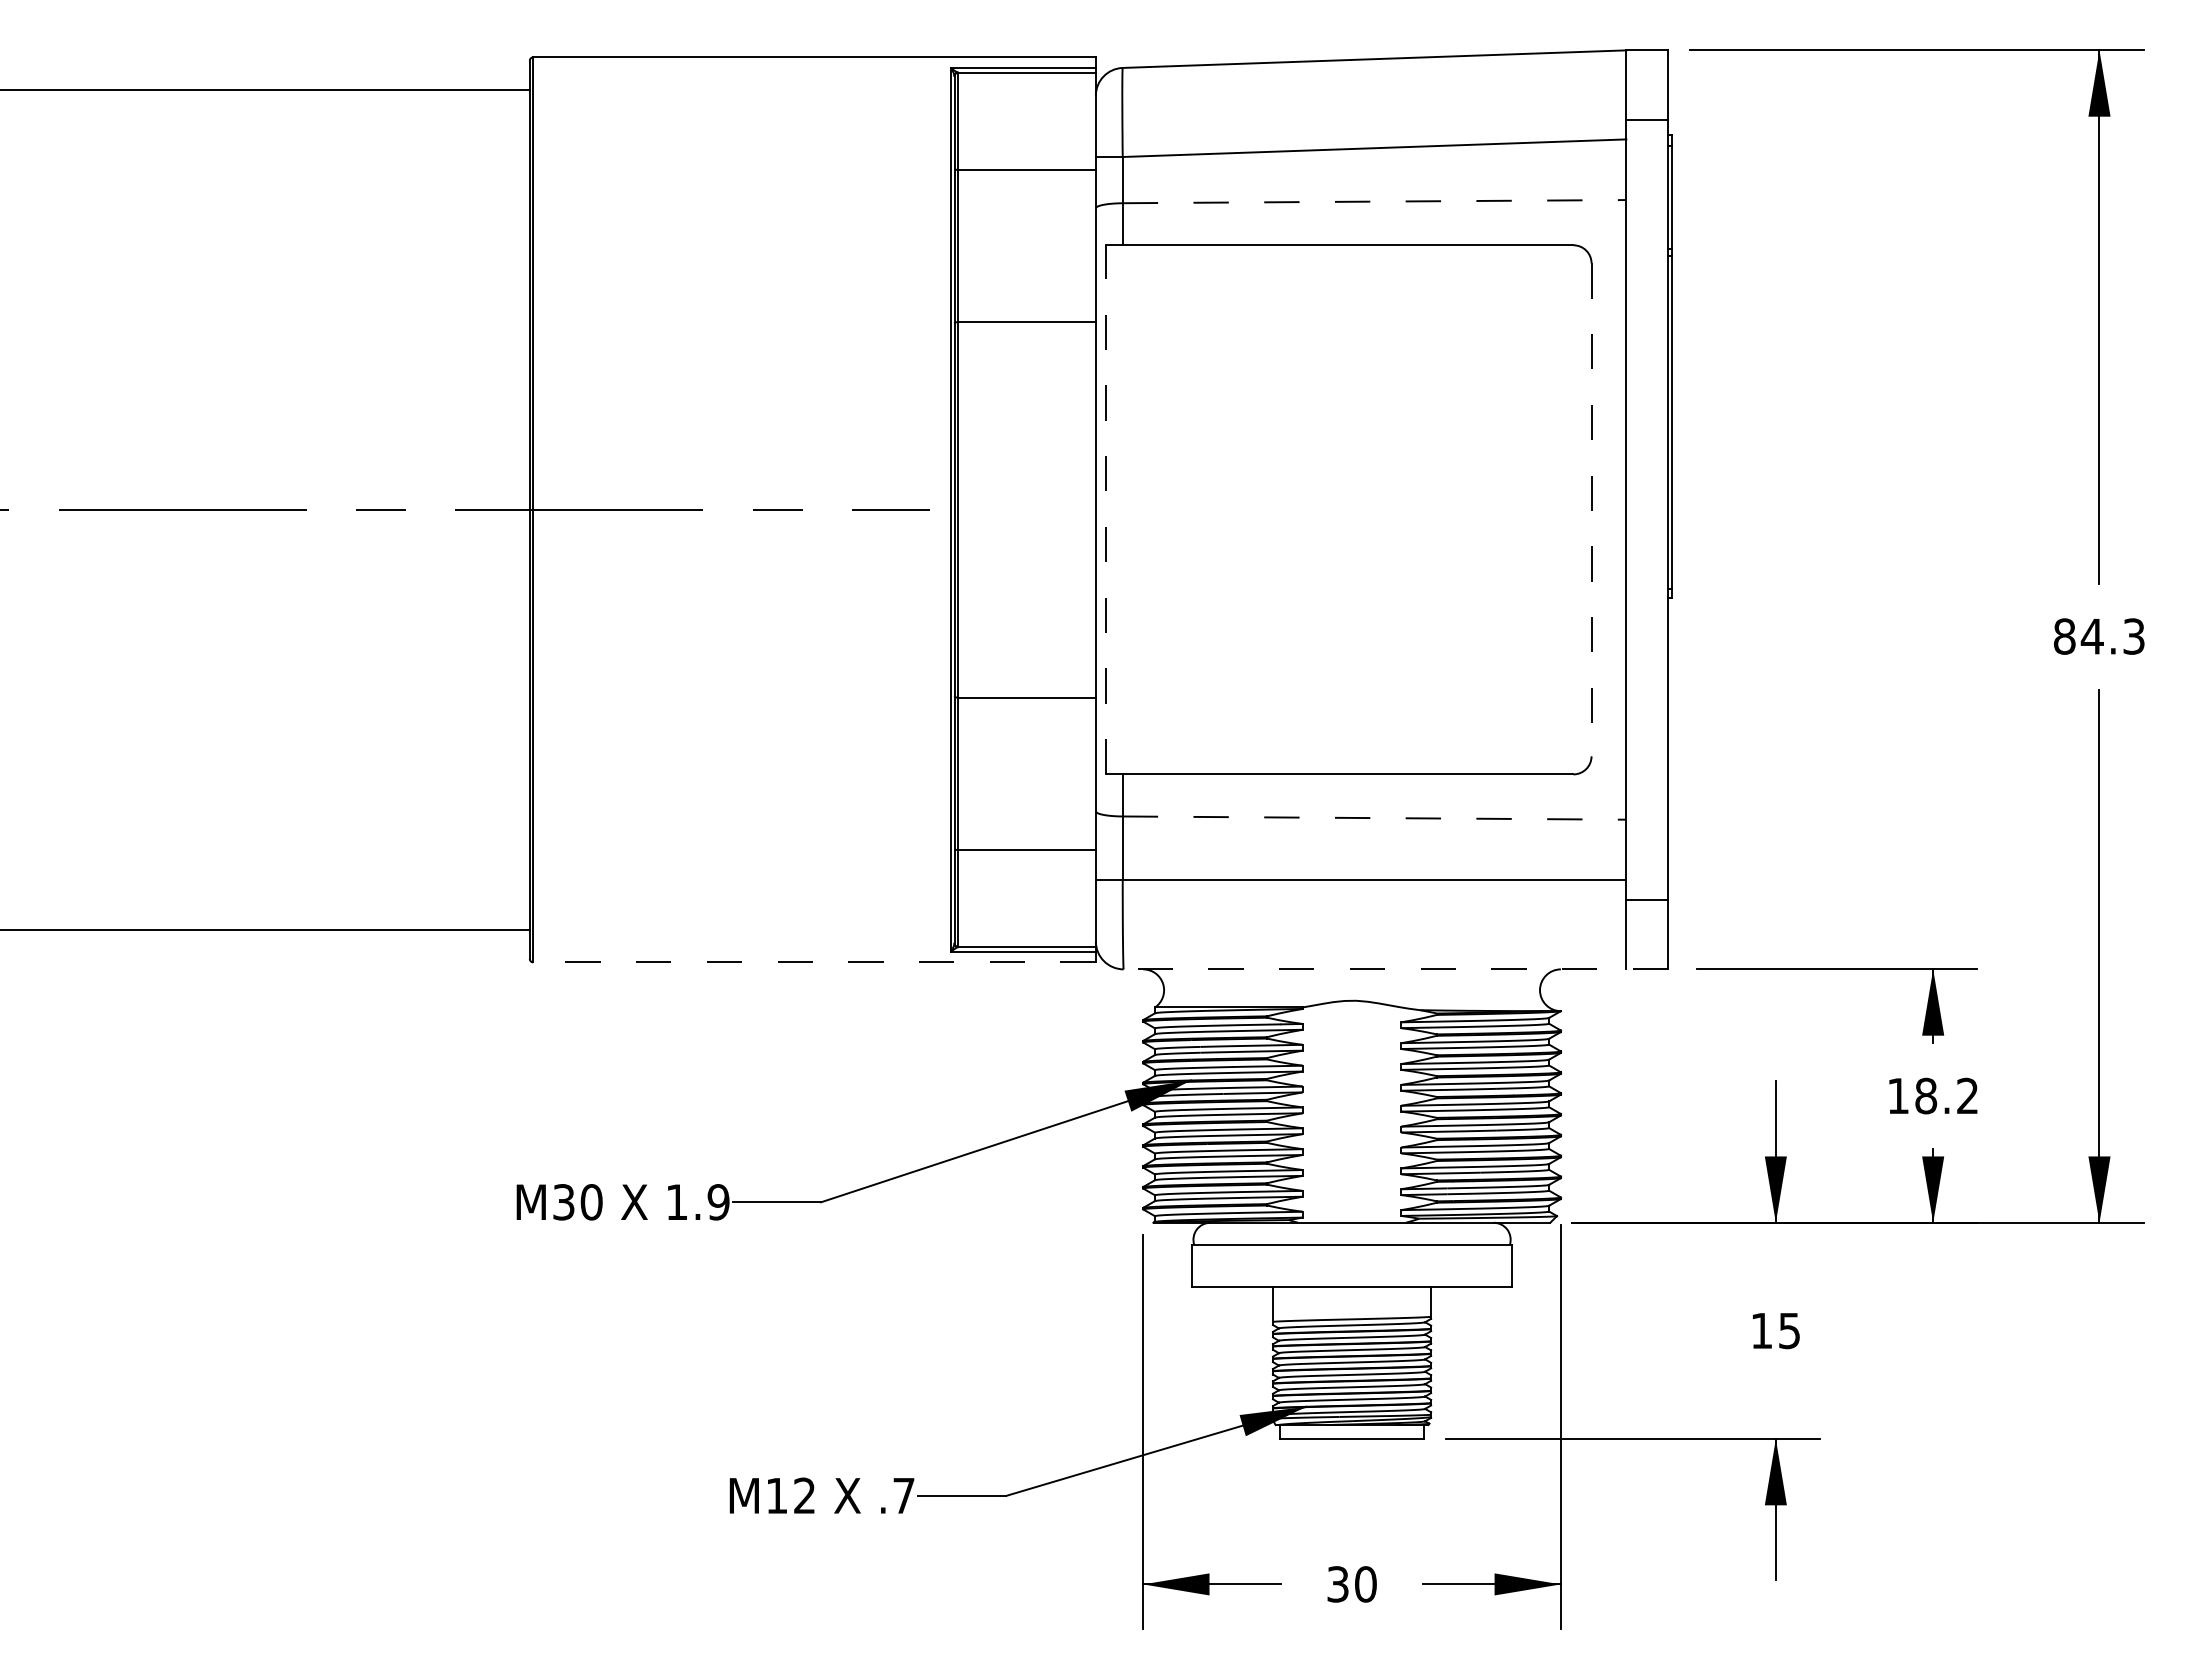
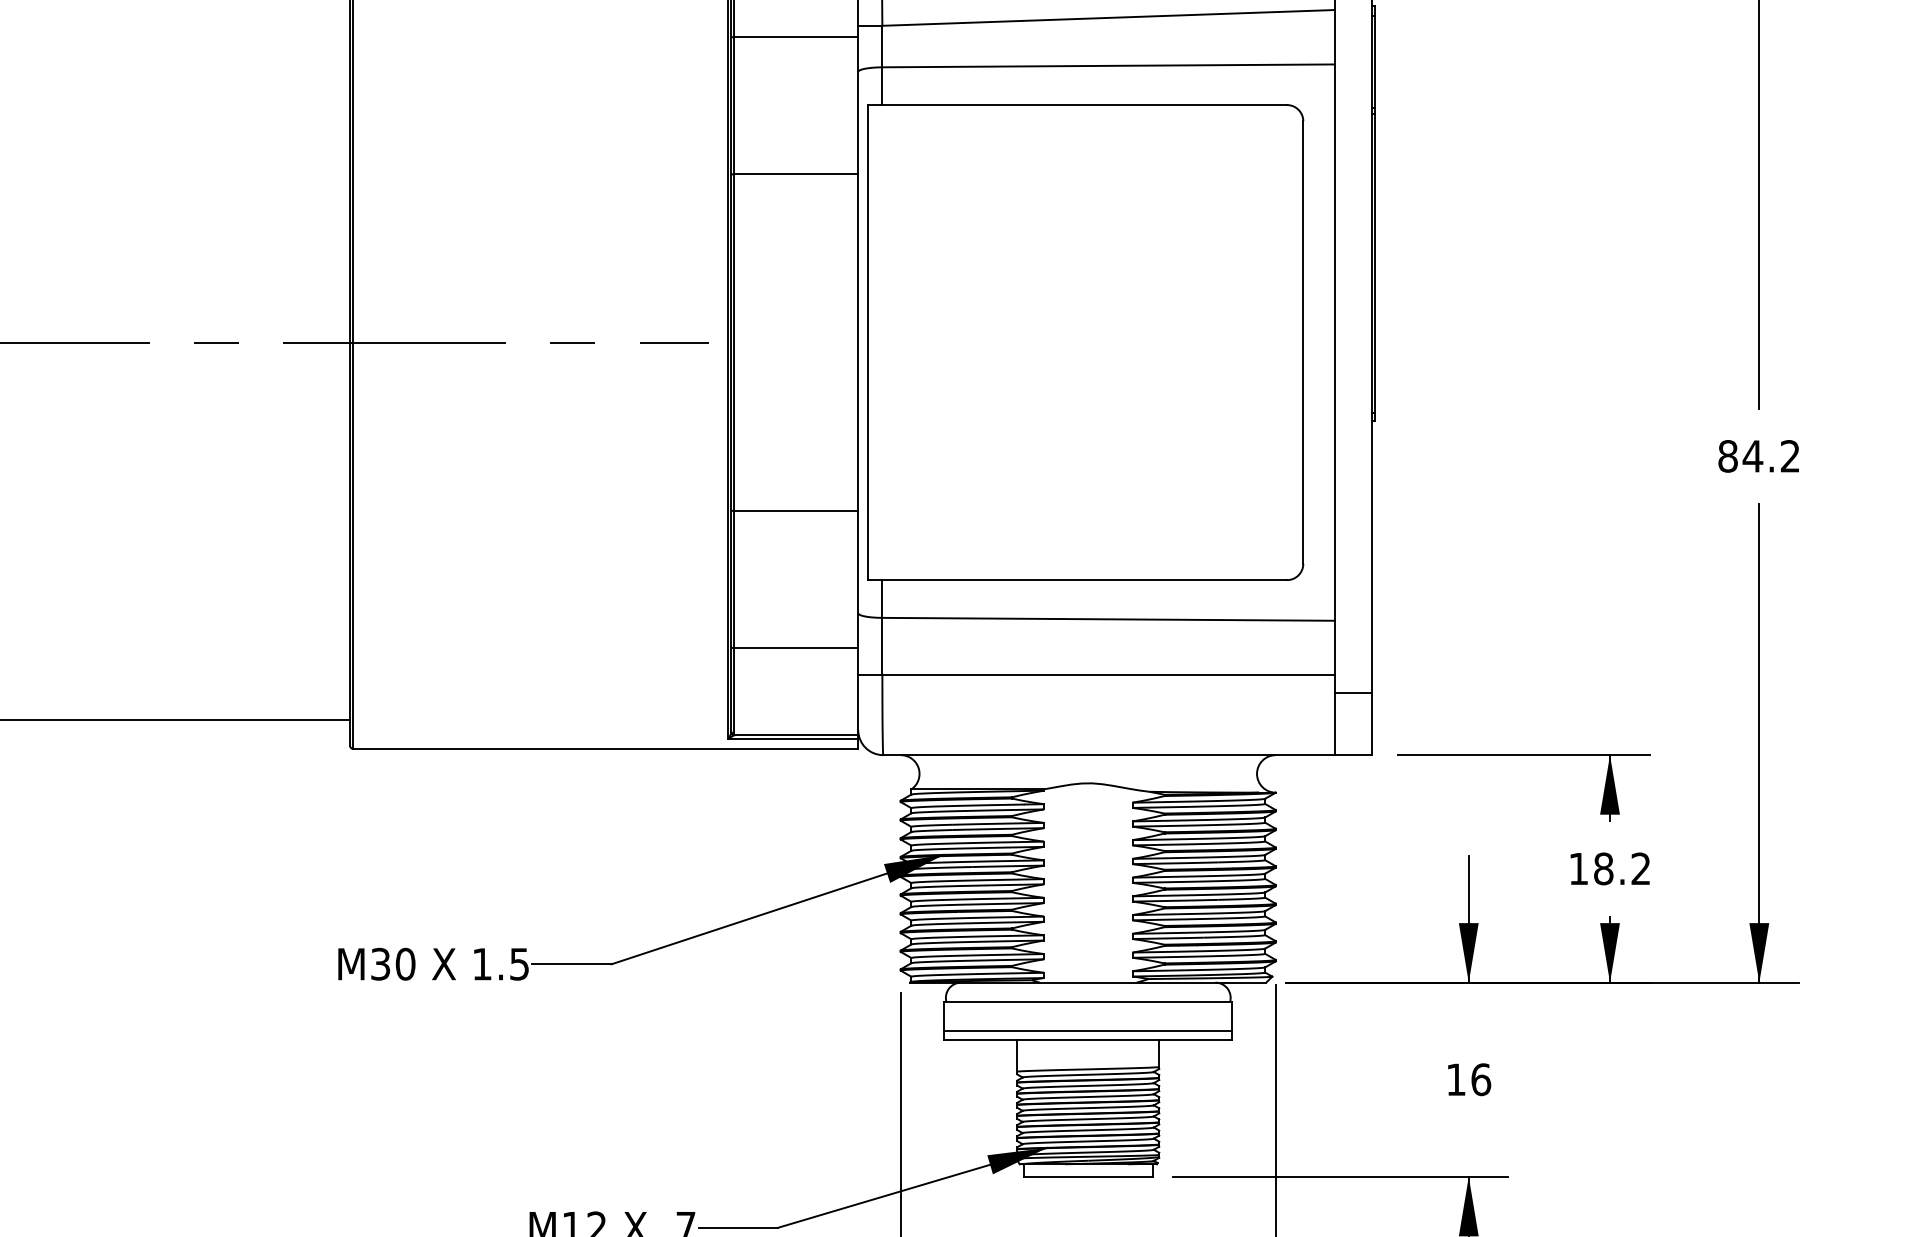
line: (1374, 201) -> (1108, 65), dashed -> solid
line: (1106, 509) -> (867, 342), dashed -> solid
line: (1591, 510) -> (1303, 343), dashed -> solid
text: (2133, 636) -> (1789, 456), 84.3 -> 84.2
line: (1374, 818) -> (1108, 619), dashed -> solid
line: (814, 962) -> (605, 748), dashed -> solid
line: (1395, 969) -> (1127, 755), dashed -> solid
text: (718, 1202) -> (519, 964), 1.9 -> 1.5
line: (1351, 1276) -> (1087, 1030), added
text: (1789, 1330) -> (1481, 1079), 15 -> 16

